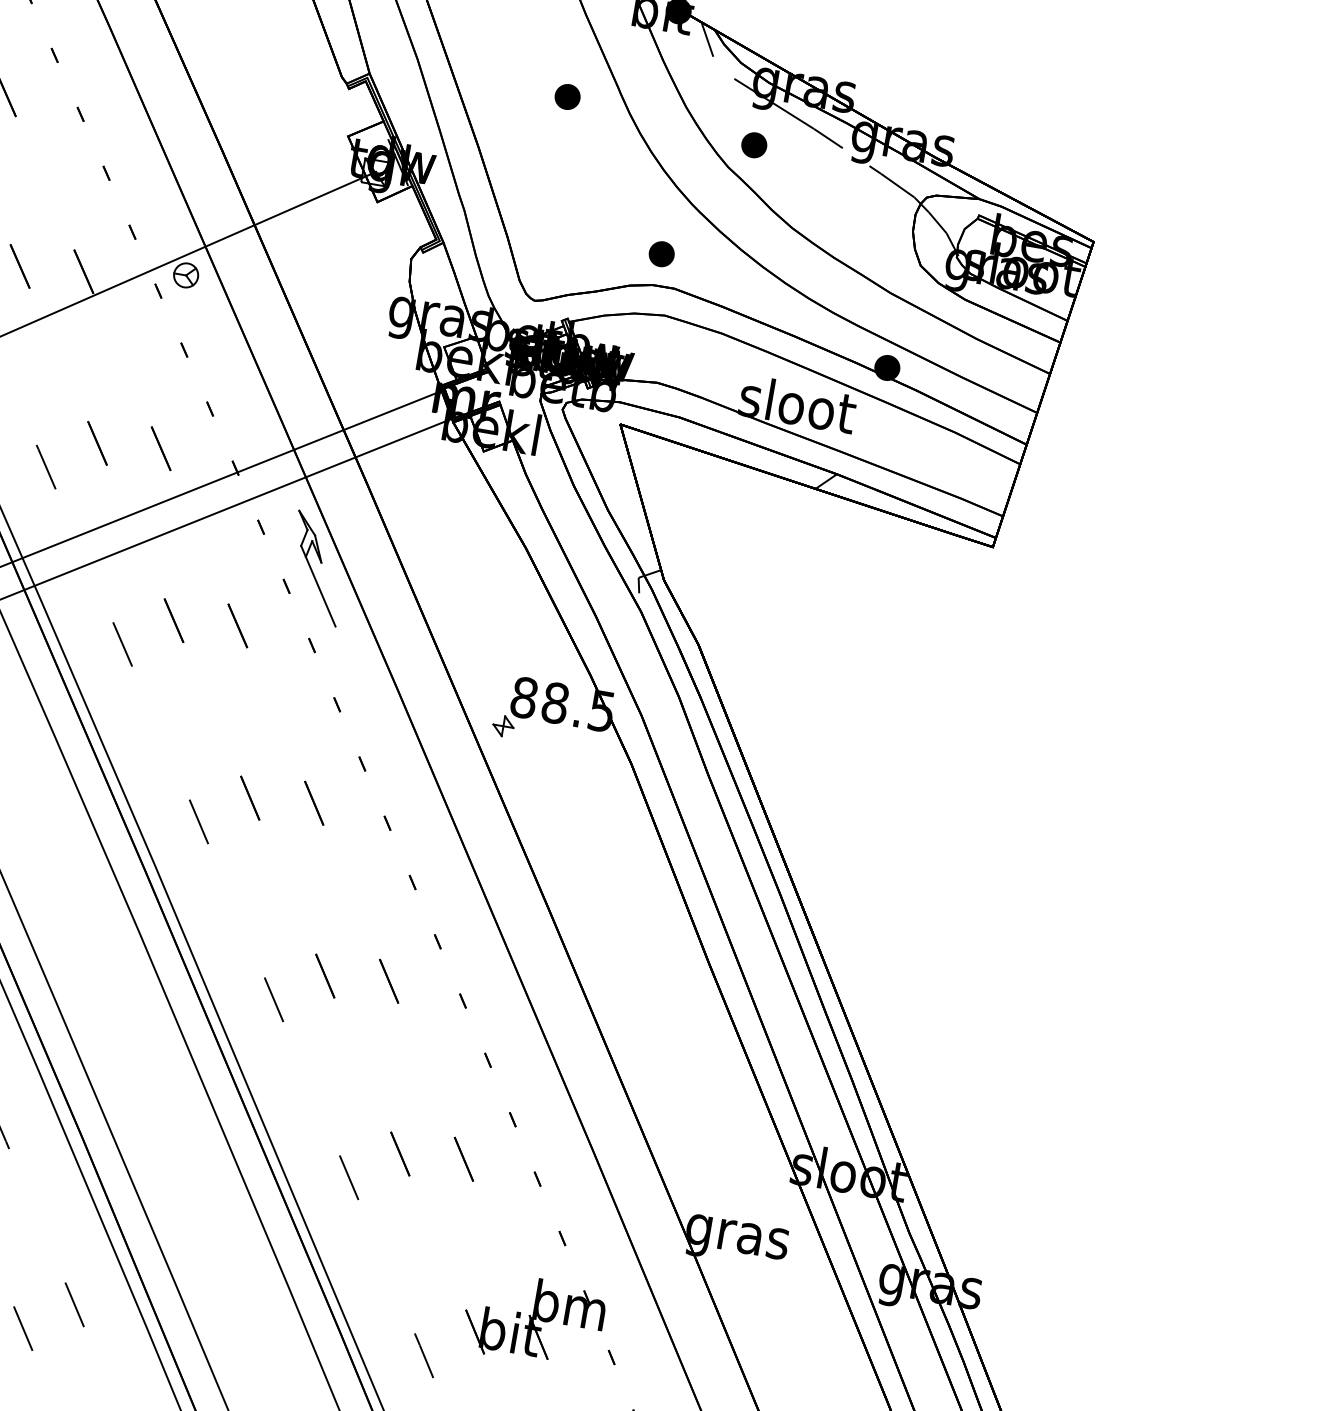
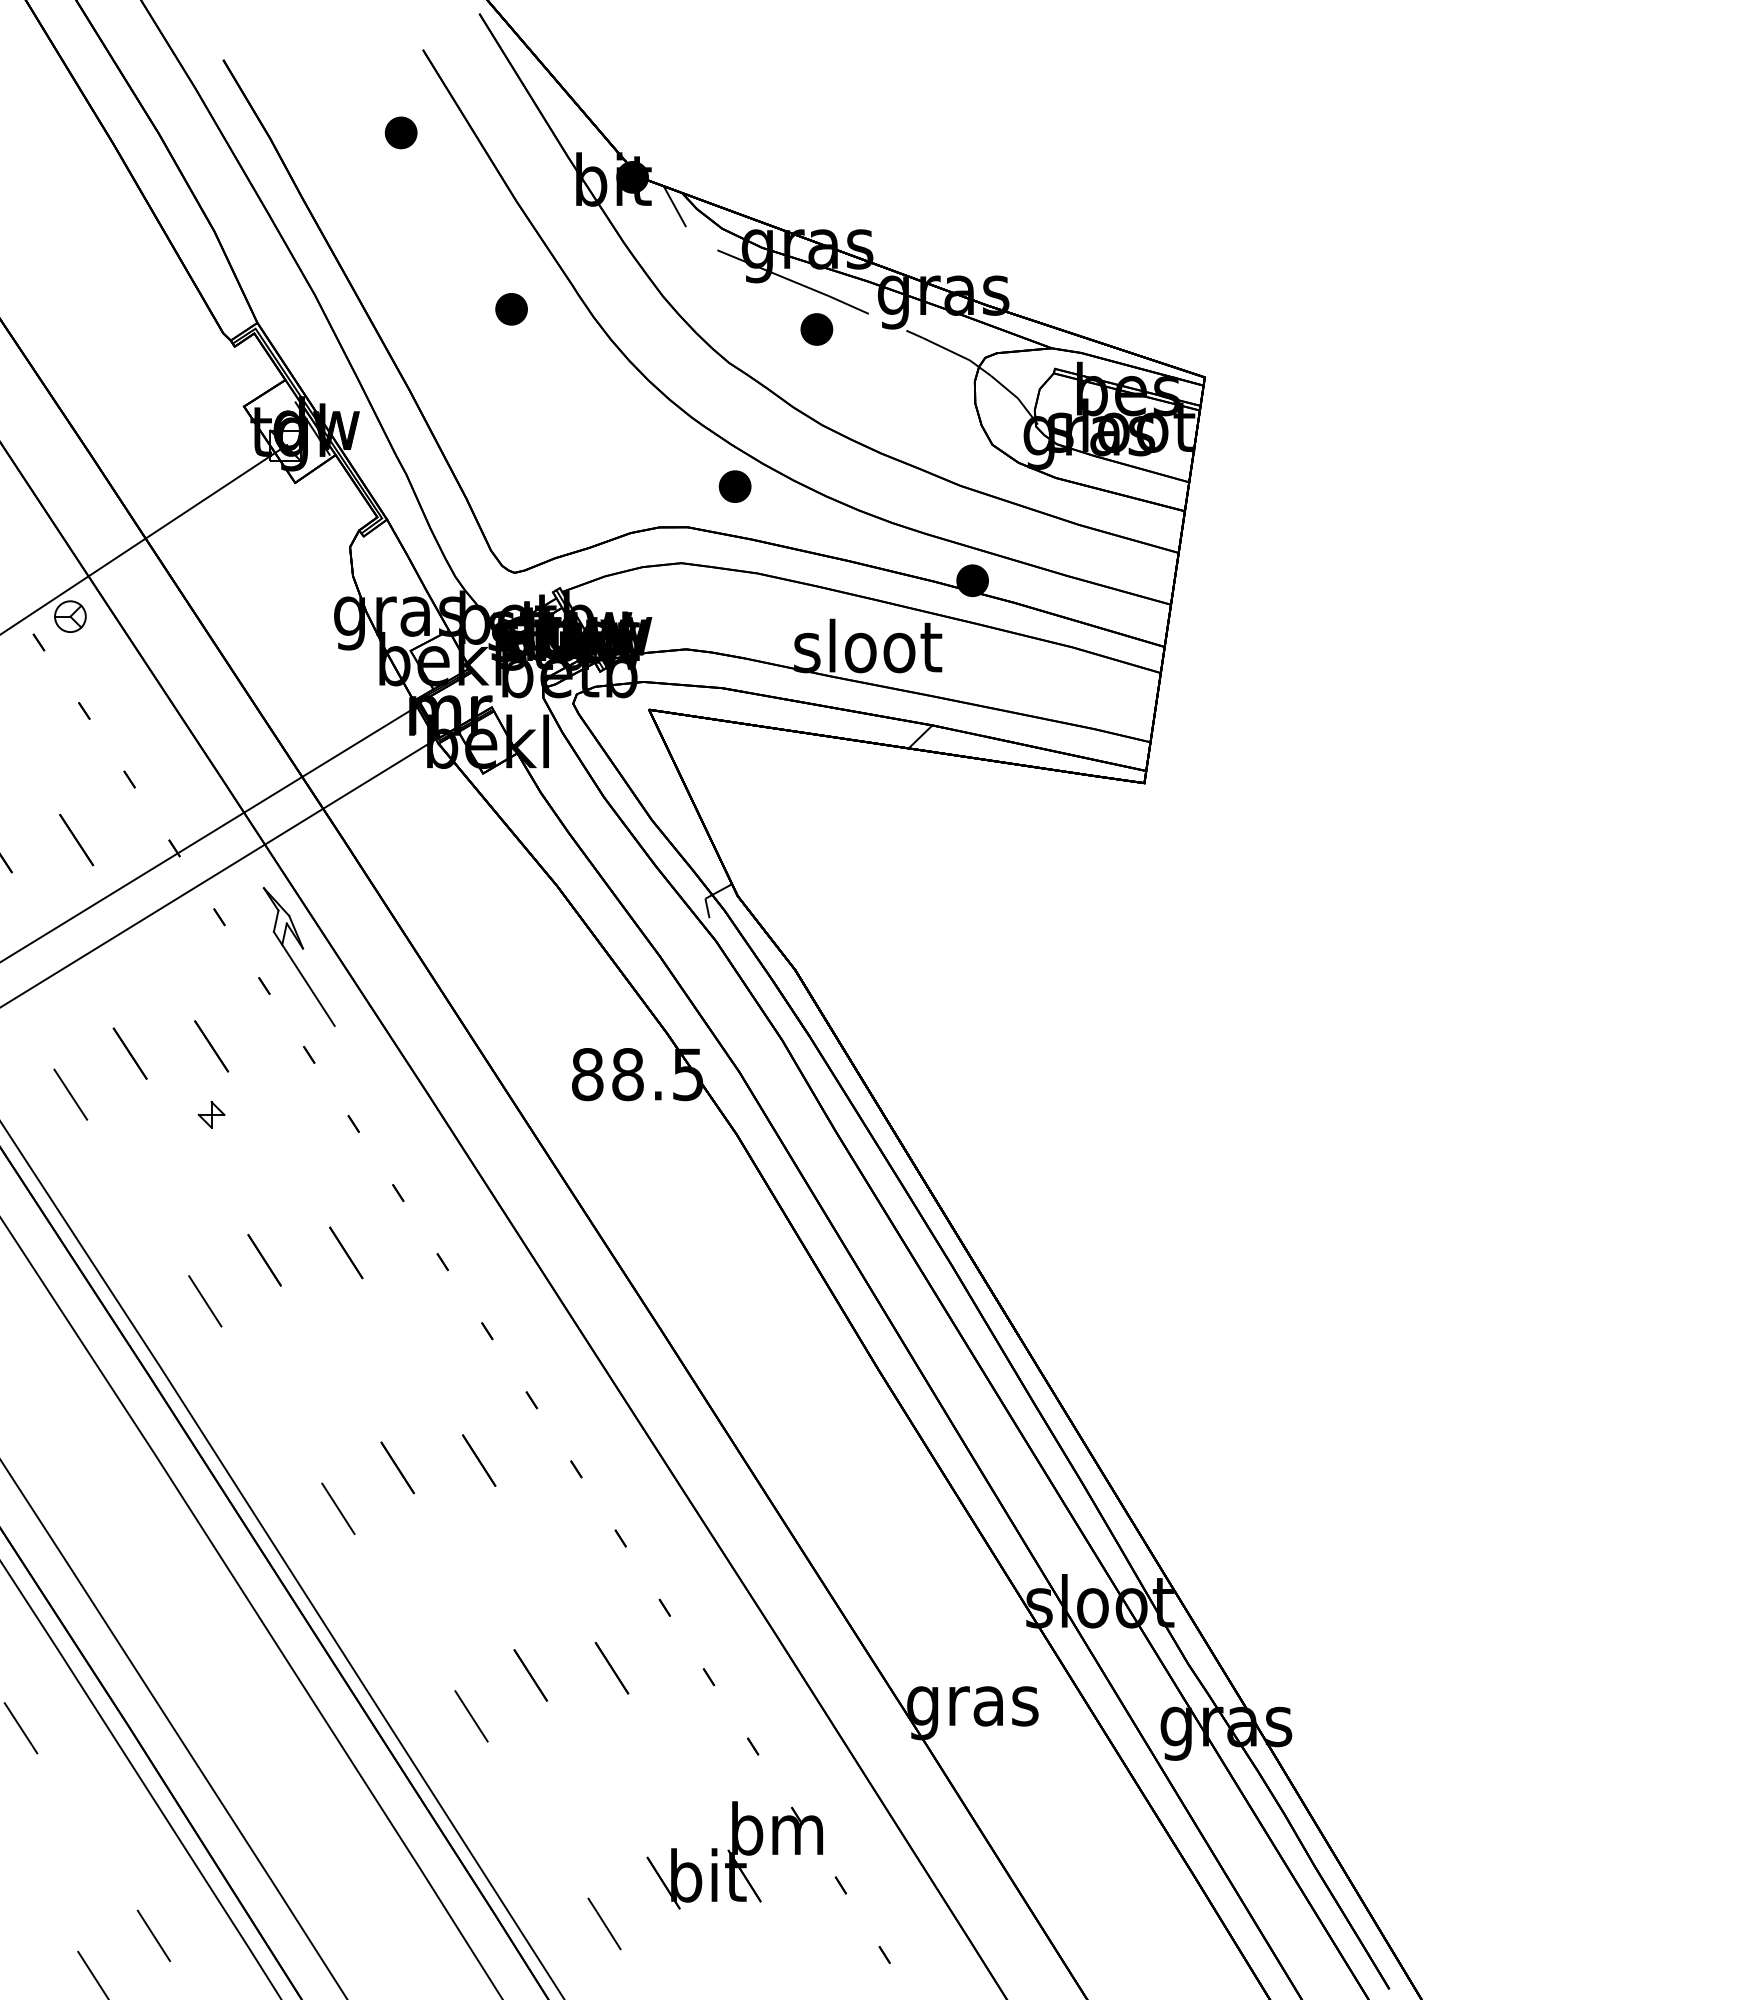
part: (753, 145) -> (816, 329), moved
part: (661, 254) -> (734, 486), moved
part: (503, 725) -> (211, 1114), moved

